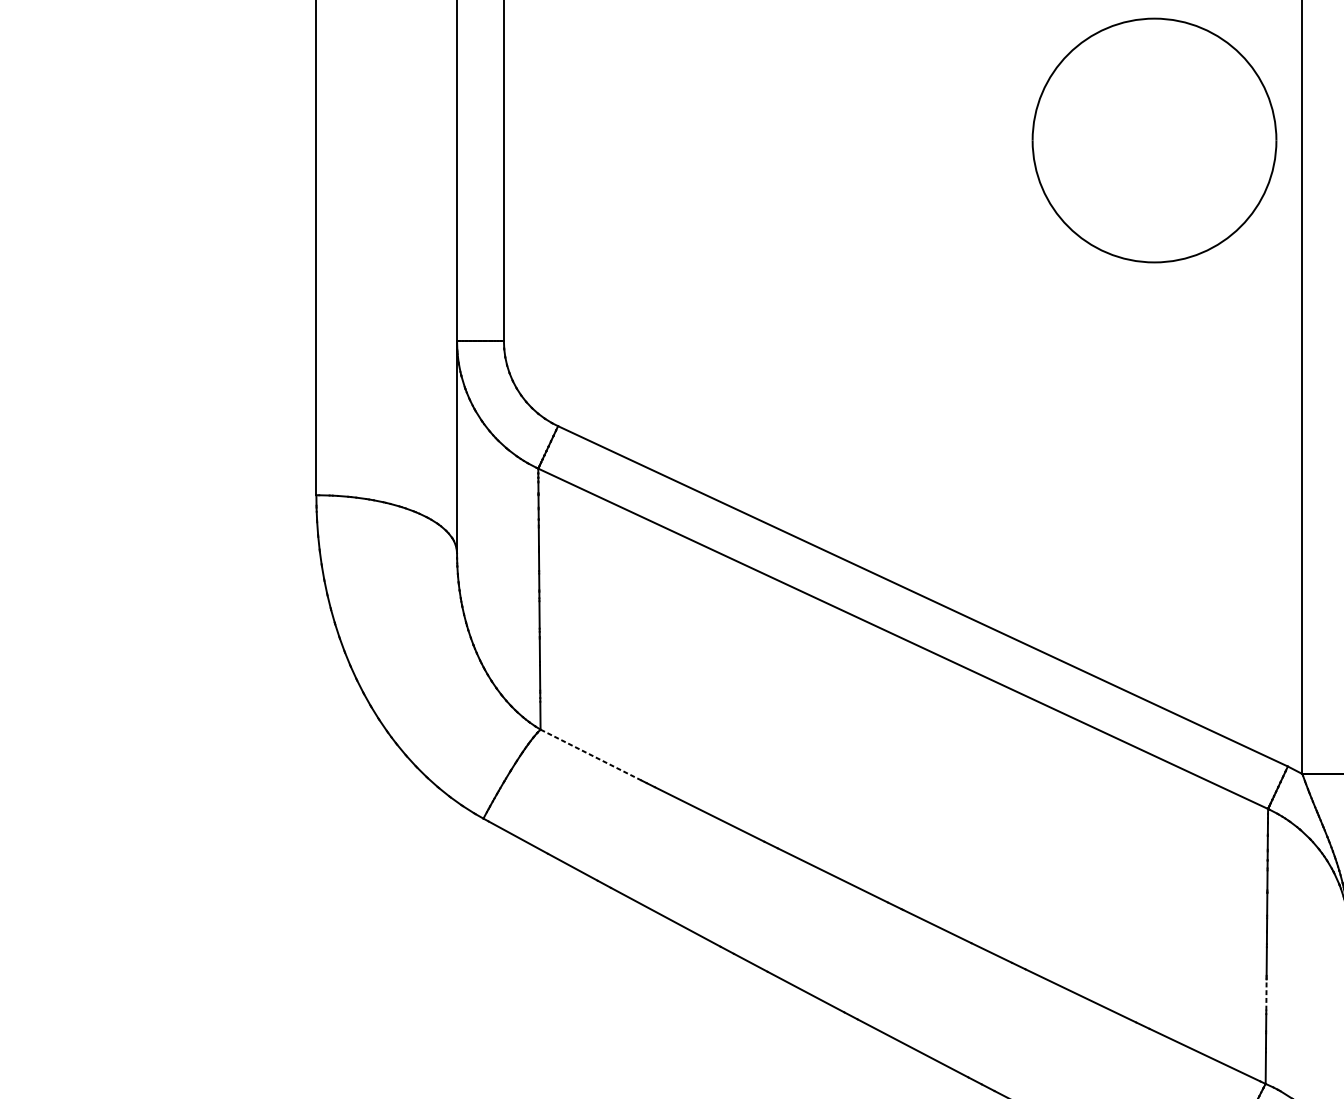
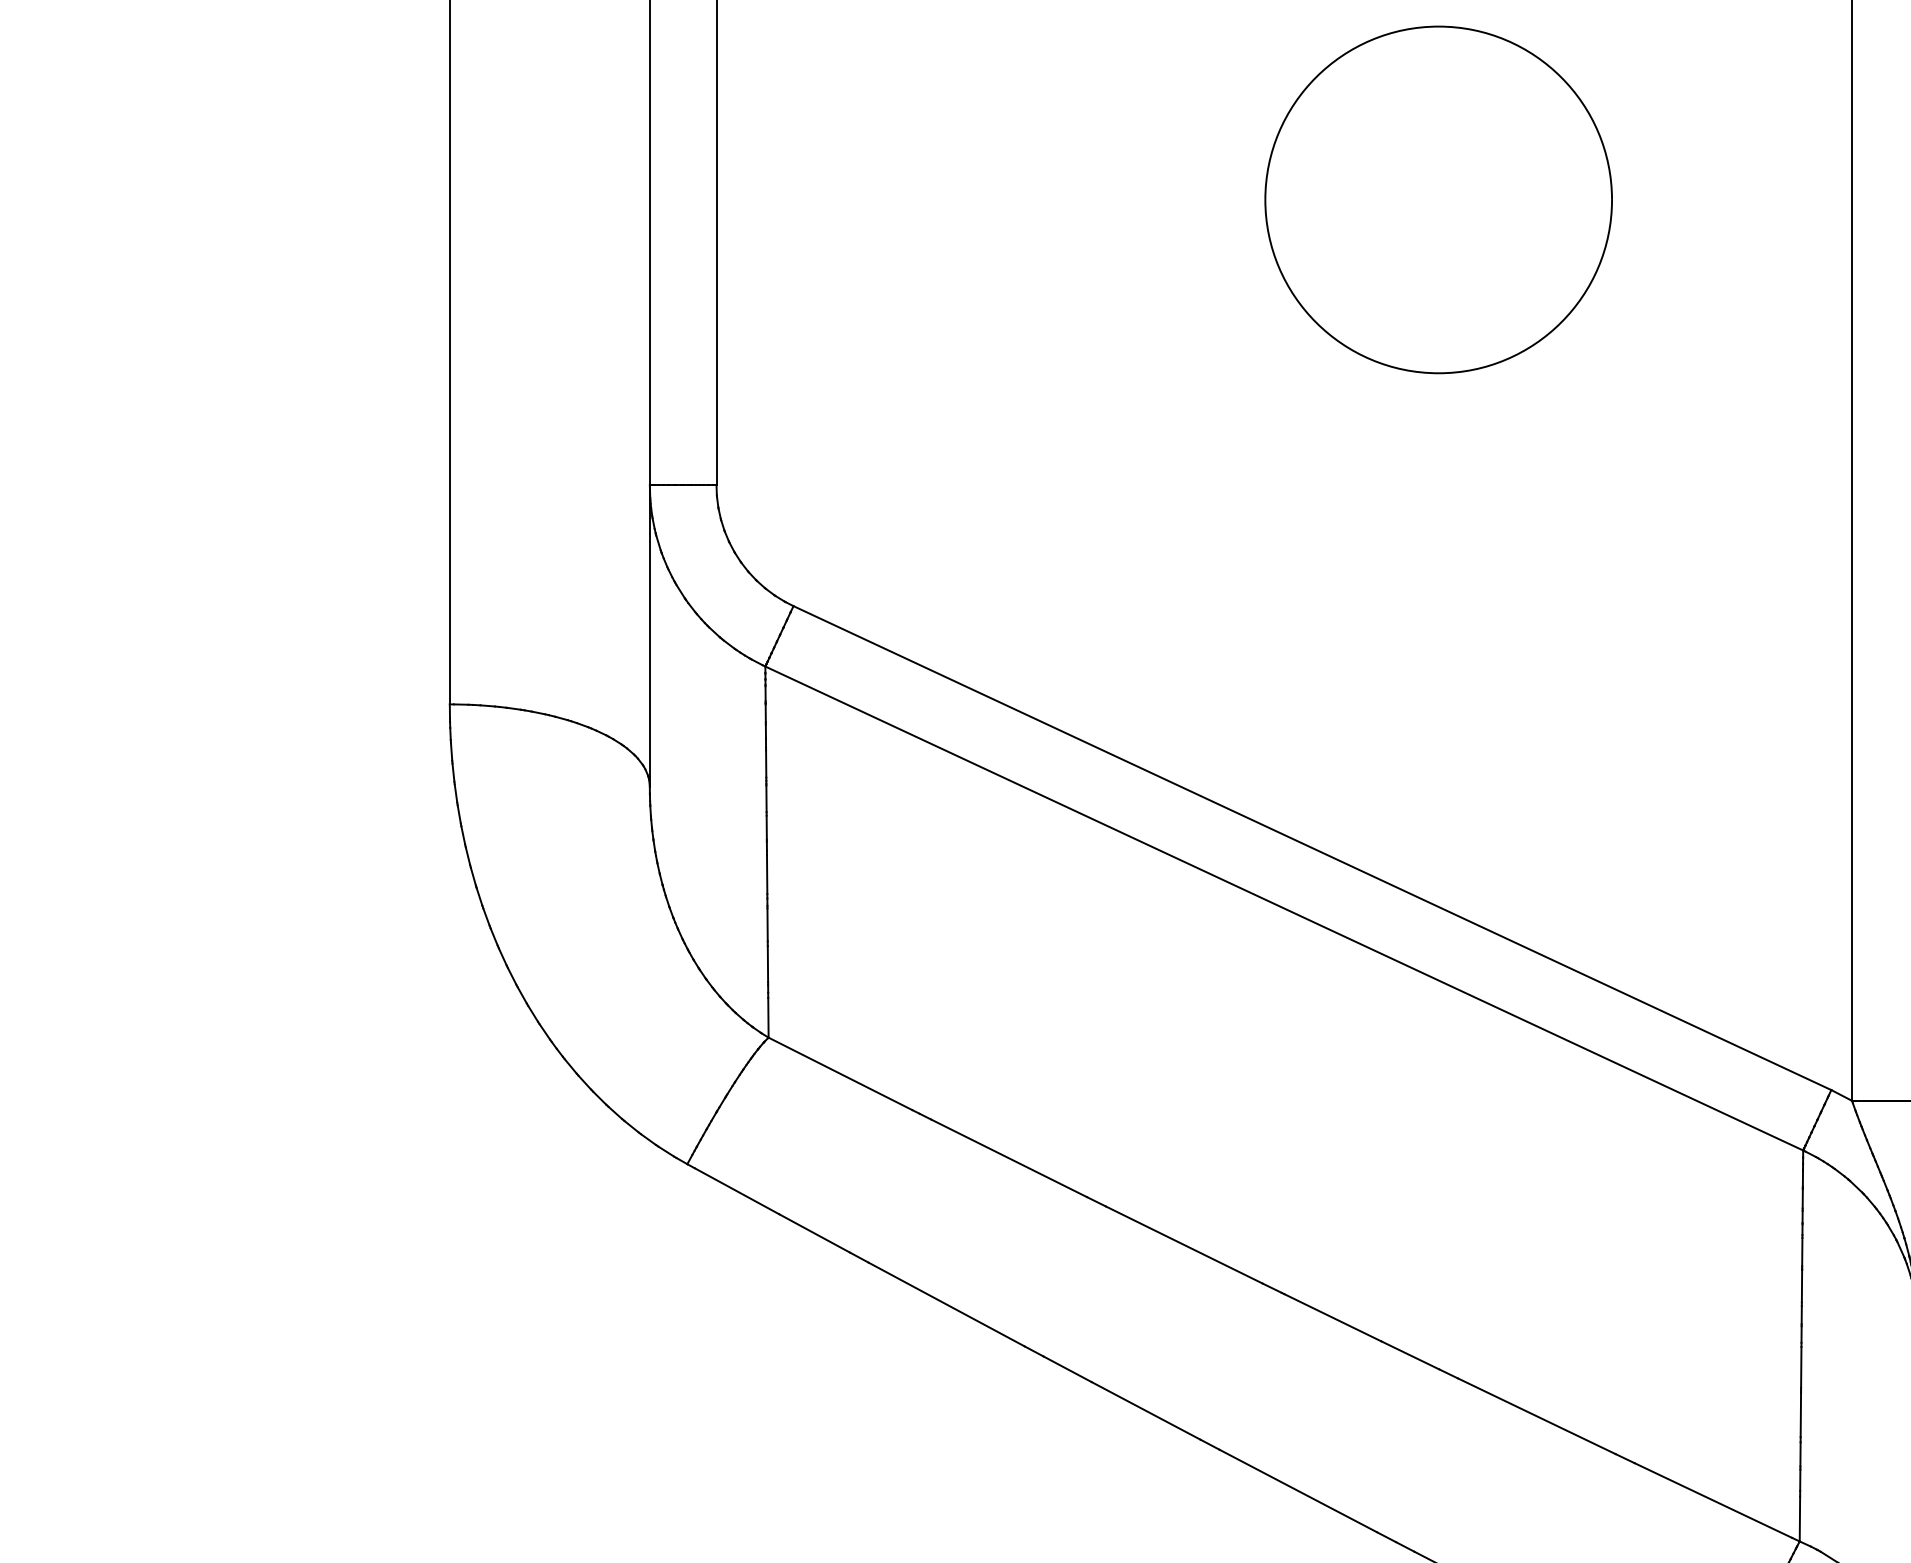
part: (1154, 140) -> (1438, 199), moved
line: (591, 754) -> (840, 1073), dashed -> solid
line: (1266, 994) -> (1800, 1414), dashed -> solid

